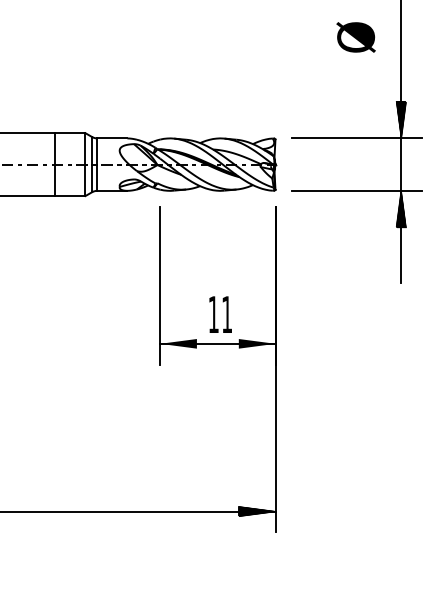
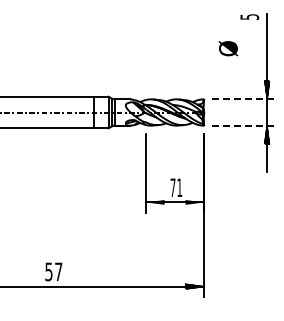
text: (356, 37) -> (228, 48), moved
line: (358, 138) -> (245, 99), solid -> dashed
line: (358, 190) -> (245, 125), solid -> dashed
text: (212, 314) -> (172, 187), 11 -> 71

